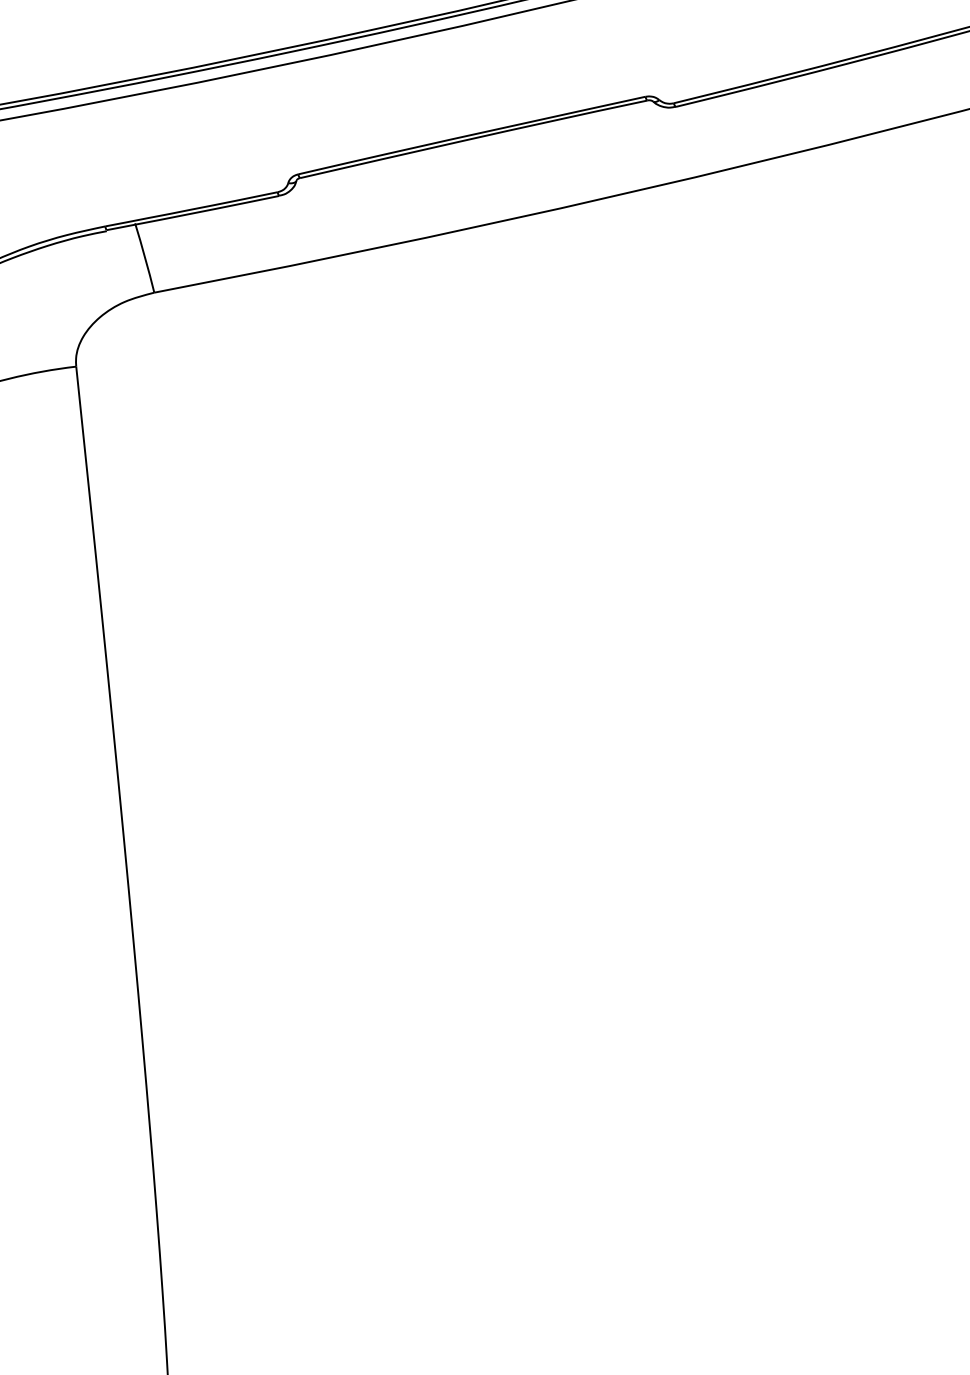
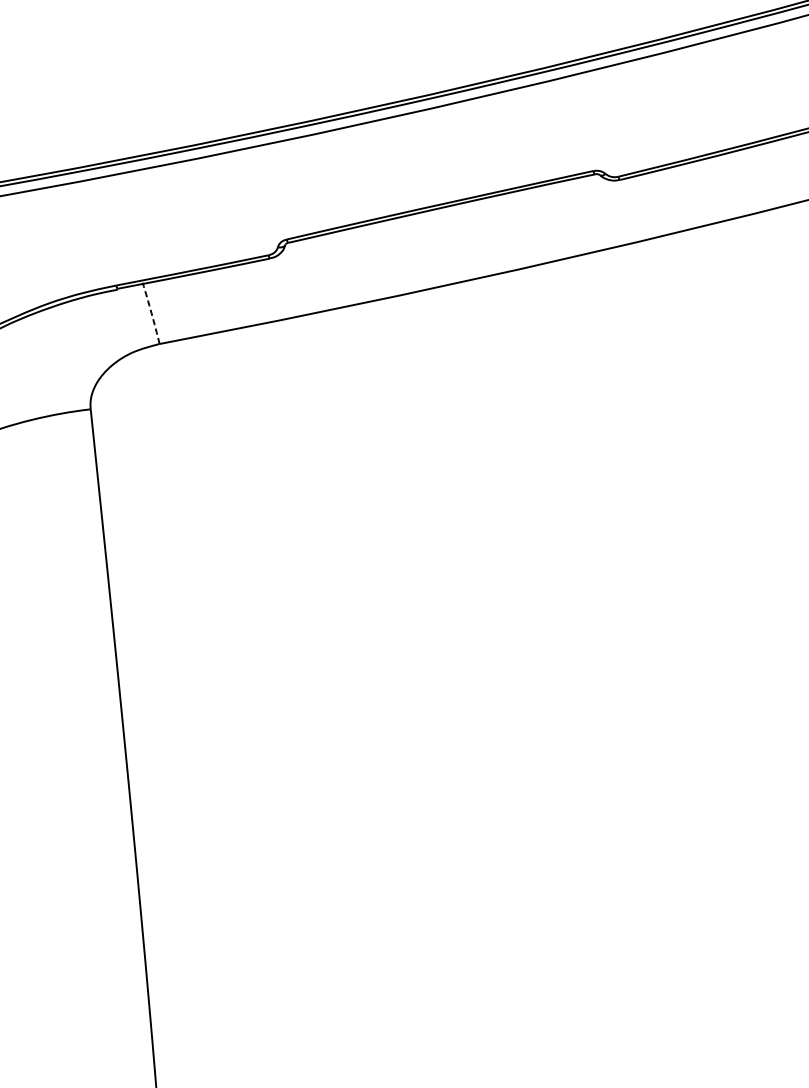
arc: (145, 257) -> (151, 312), solid -> dashed

